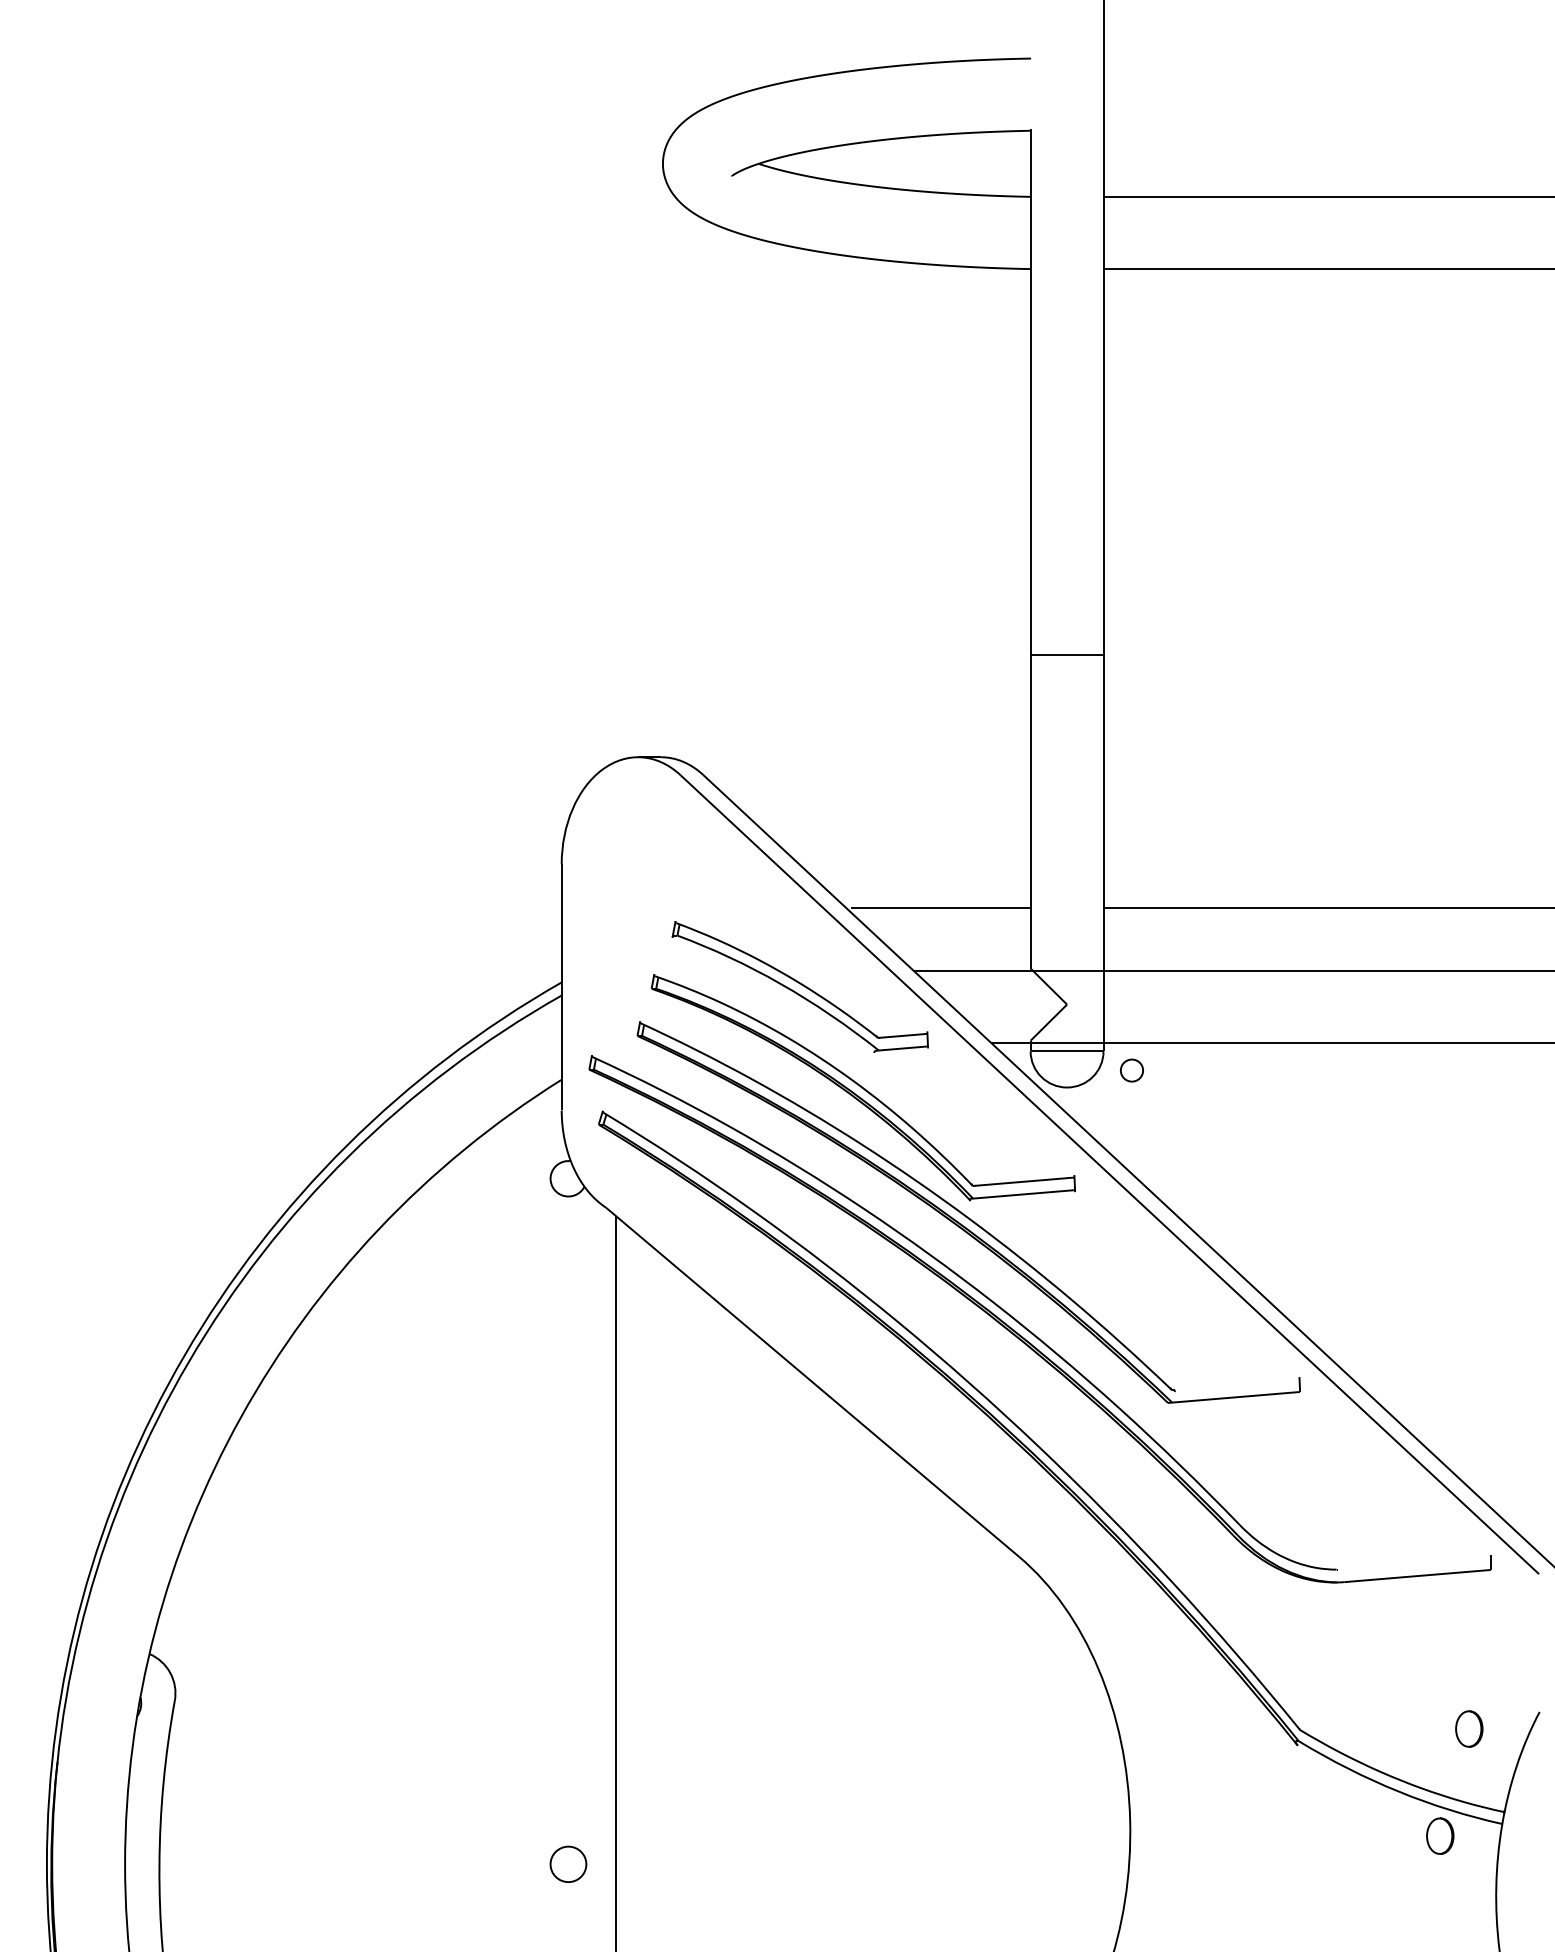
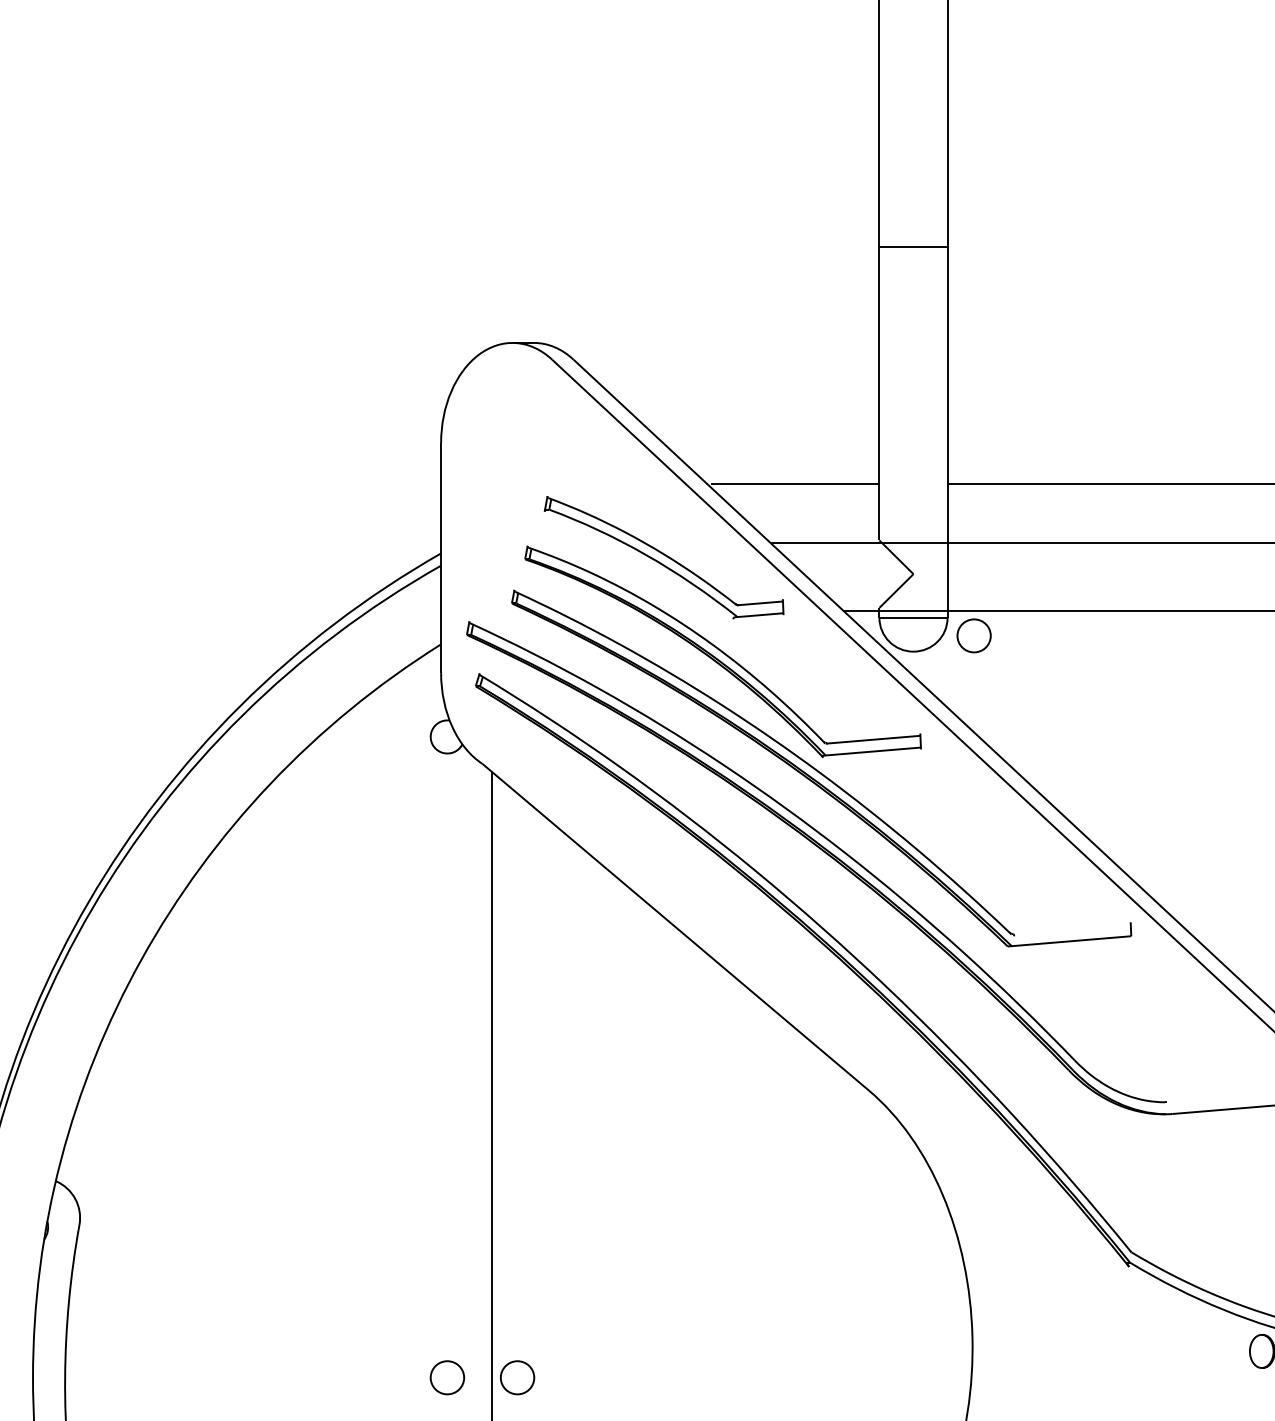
part: (1131, 1070) -> (973, 635), size x1.6
curve: (639, 1848) -> (513, 1362), added

